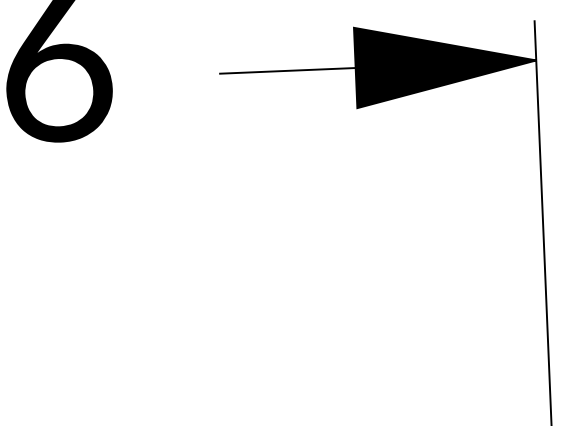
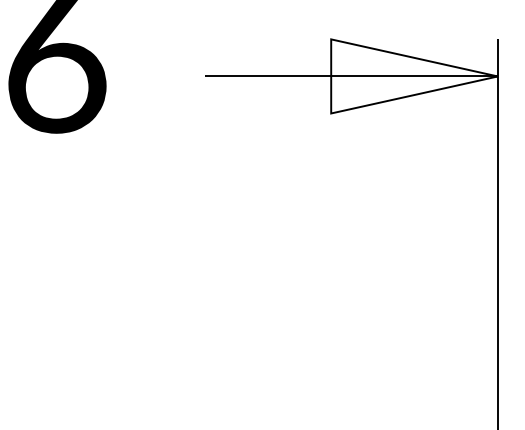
fill: (445, 64) -> (414, 76), removed

